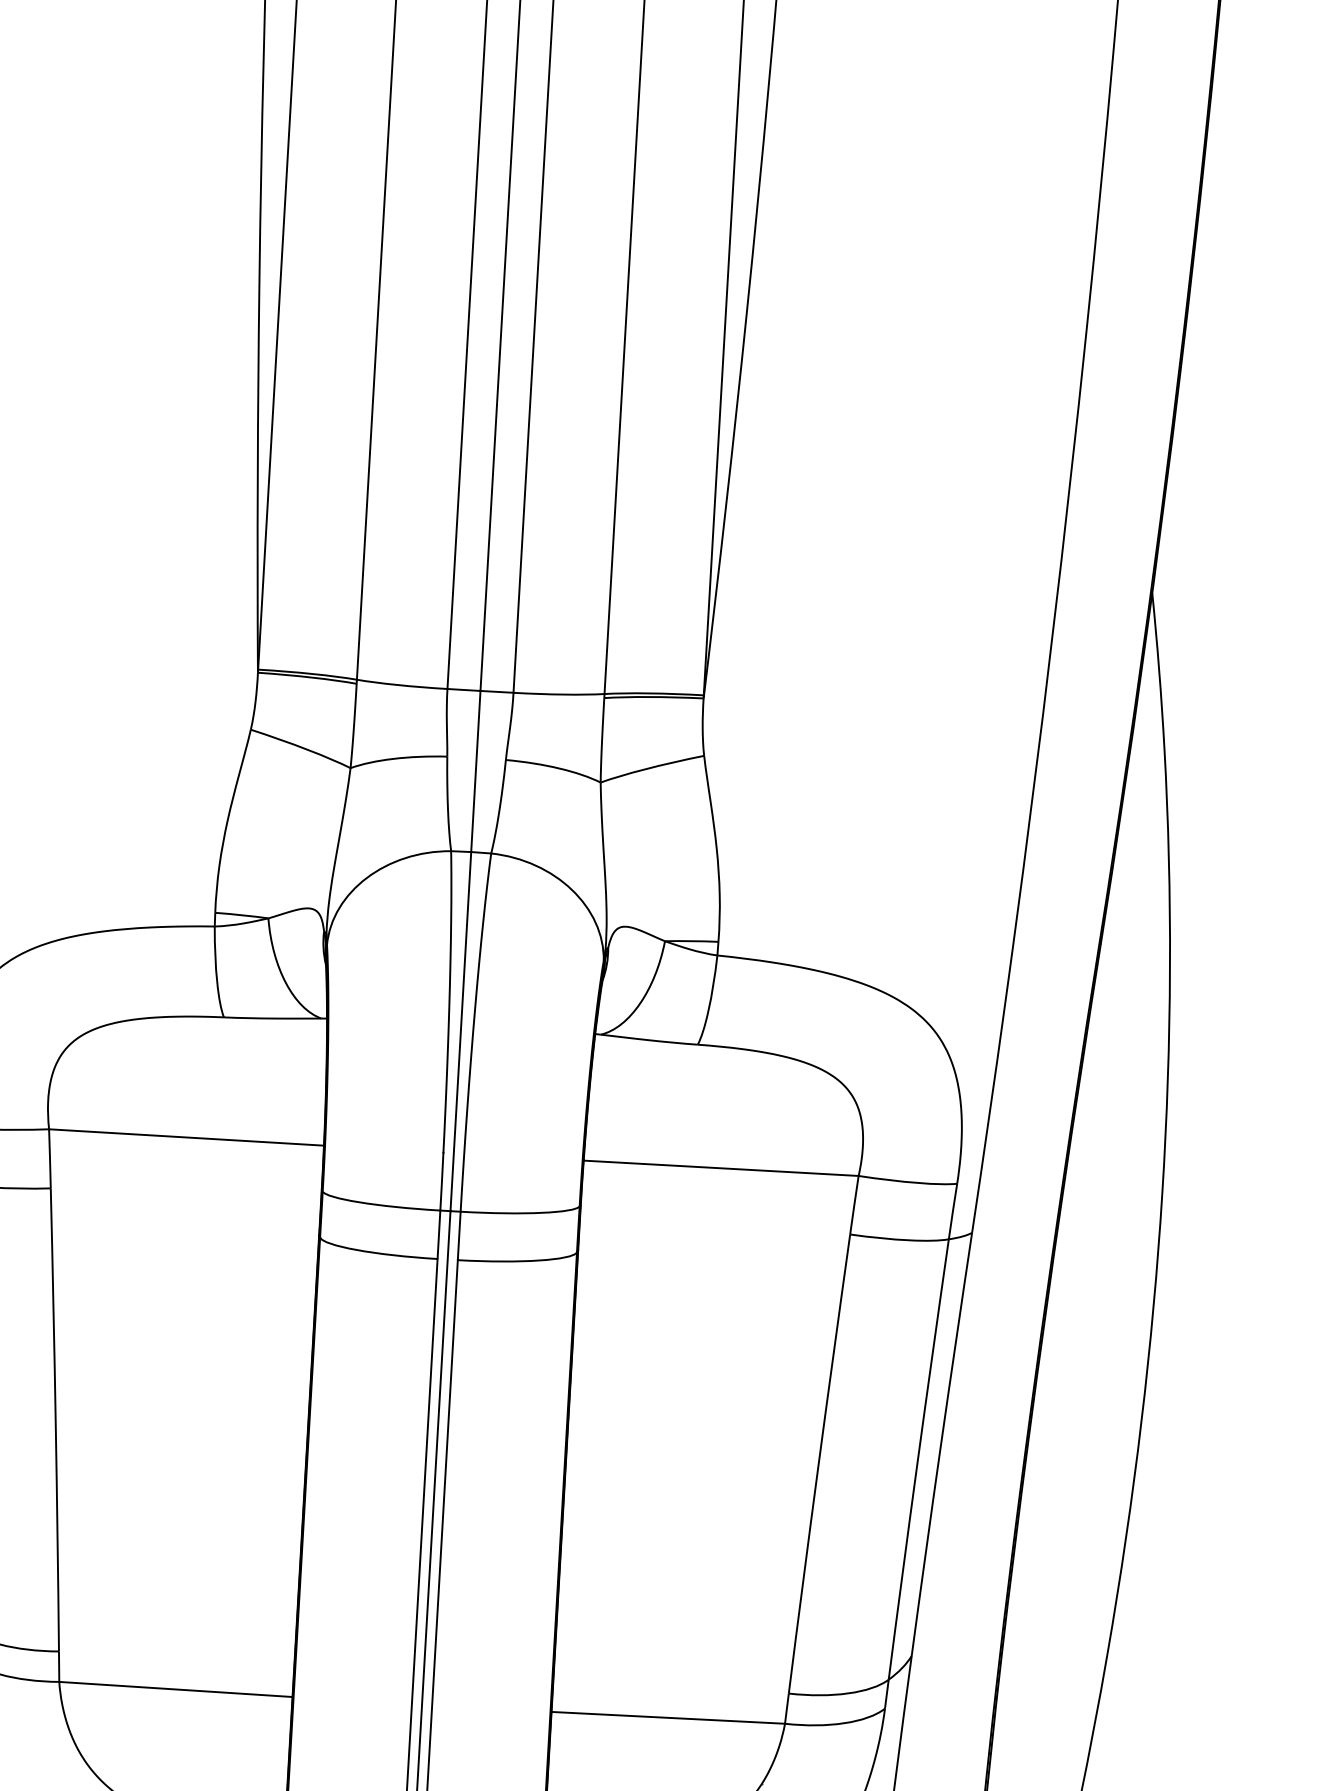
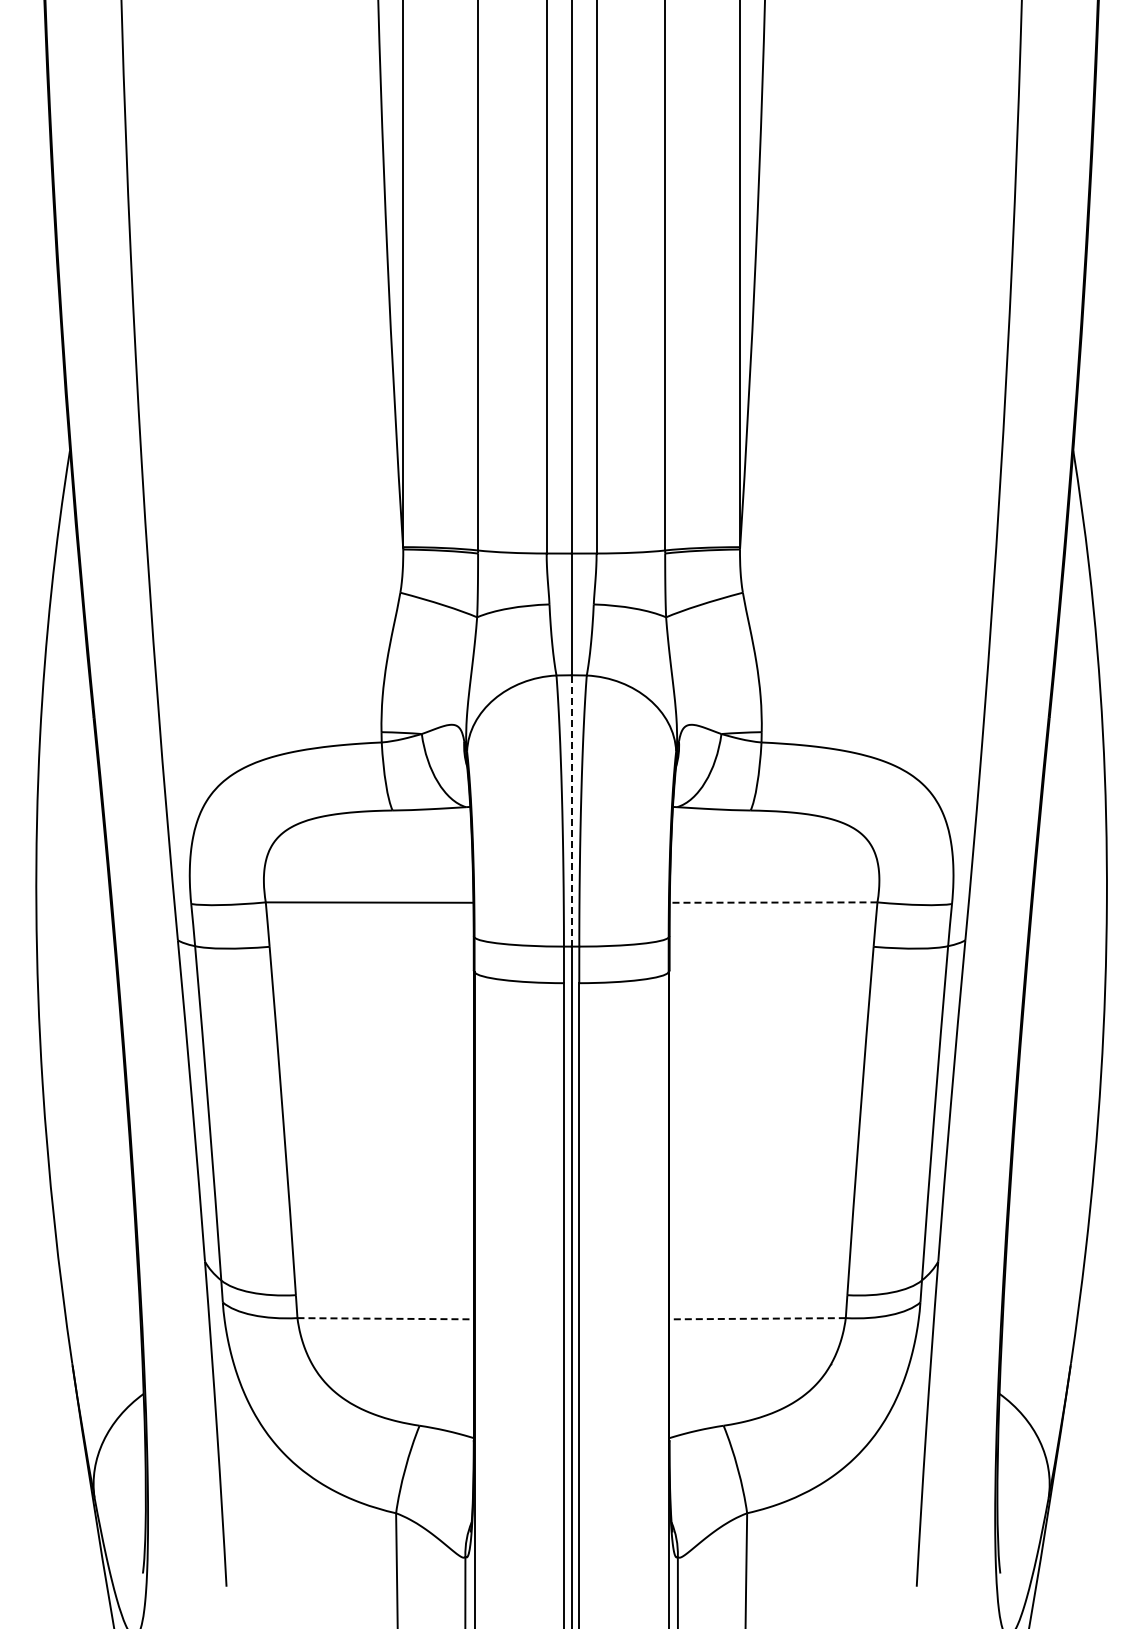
line: (460, 1031) -> (571, 810), solid -> dashed
line: (721, 1168) -> (773, 902), solid -> dashed
line: (177, 1689) -> (386, 1318), solid -> dashed
line: (668, 1717) -> (757, 1318), solid -> dashed

